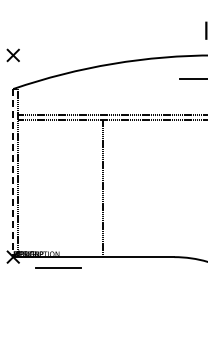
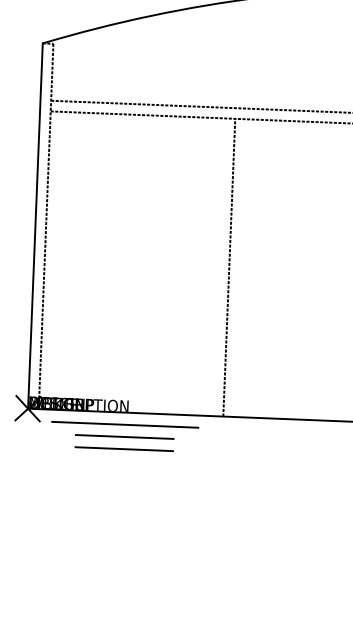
line: (13, 173) -> (35, 226), dashed -> solid
line: (57, 262) -> (123, 424), added
line: (57, 273) -> (122, 448), added

